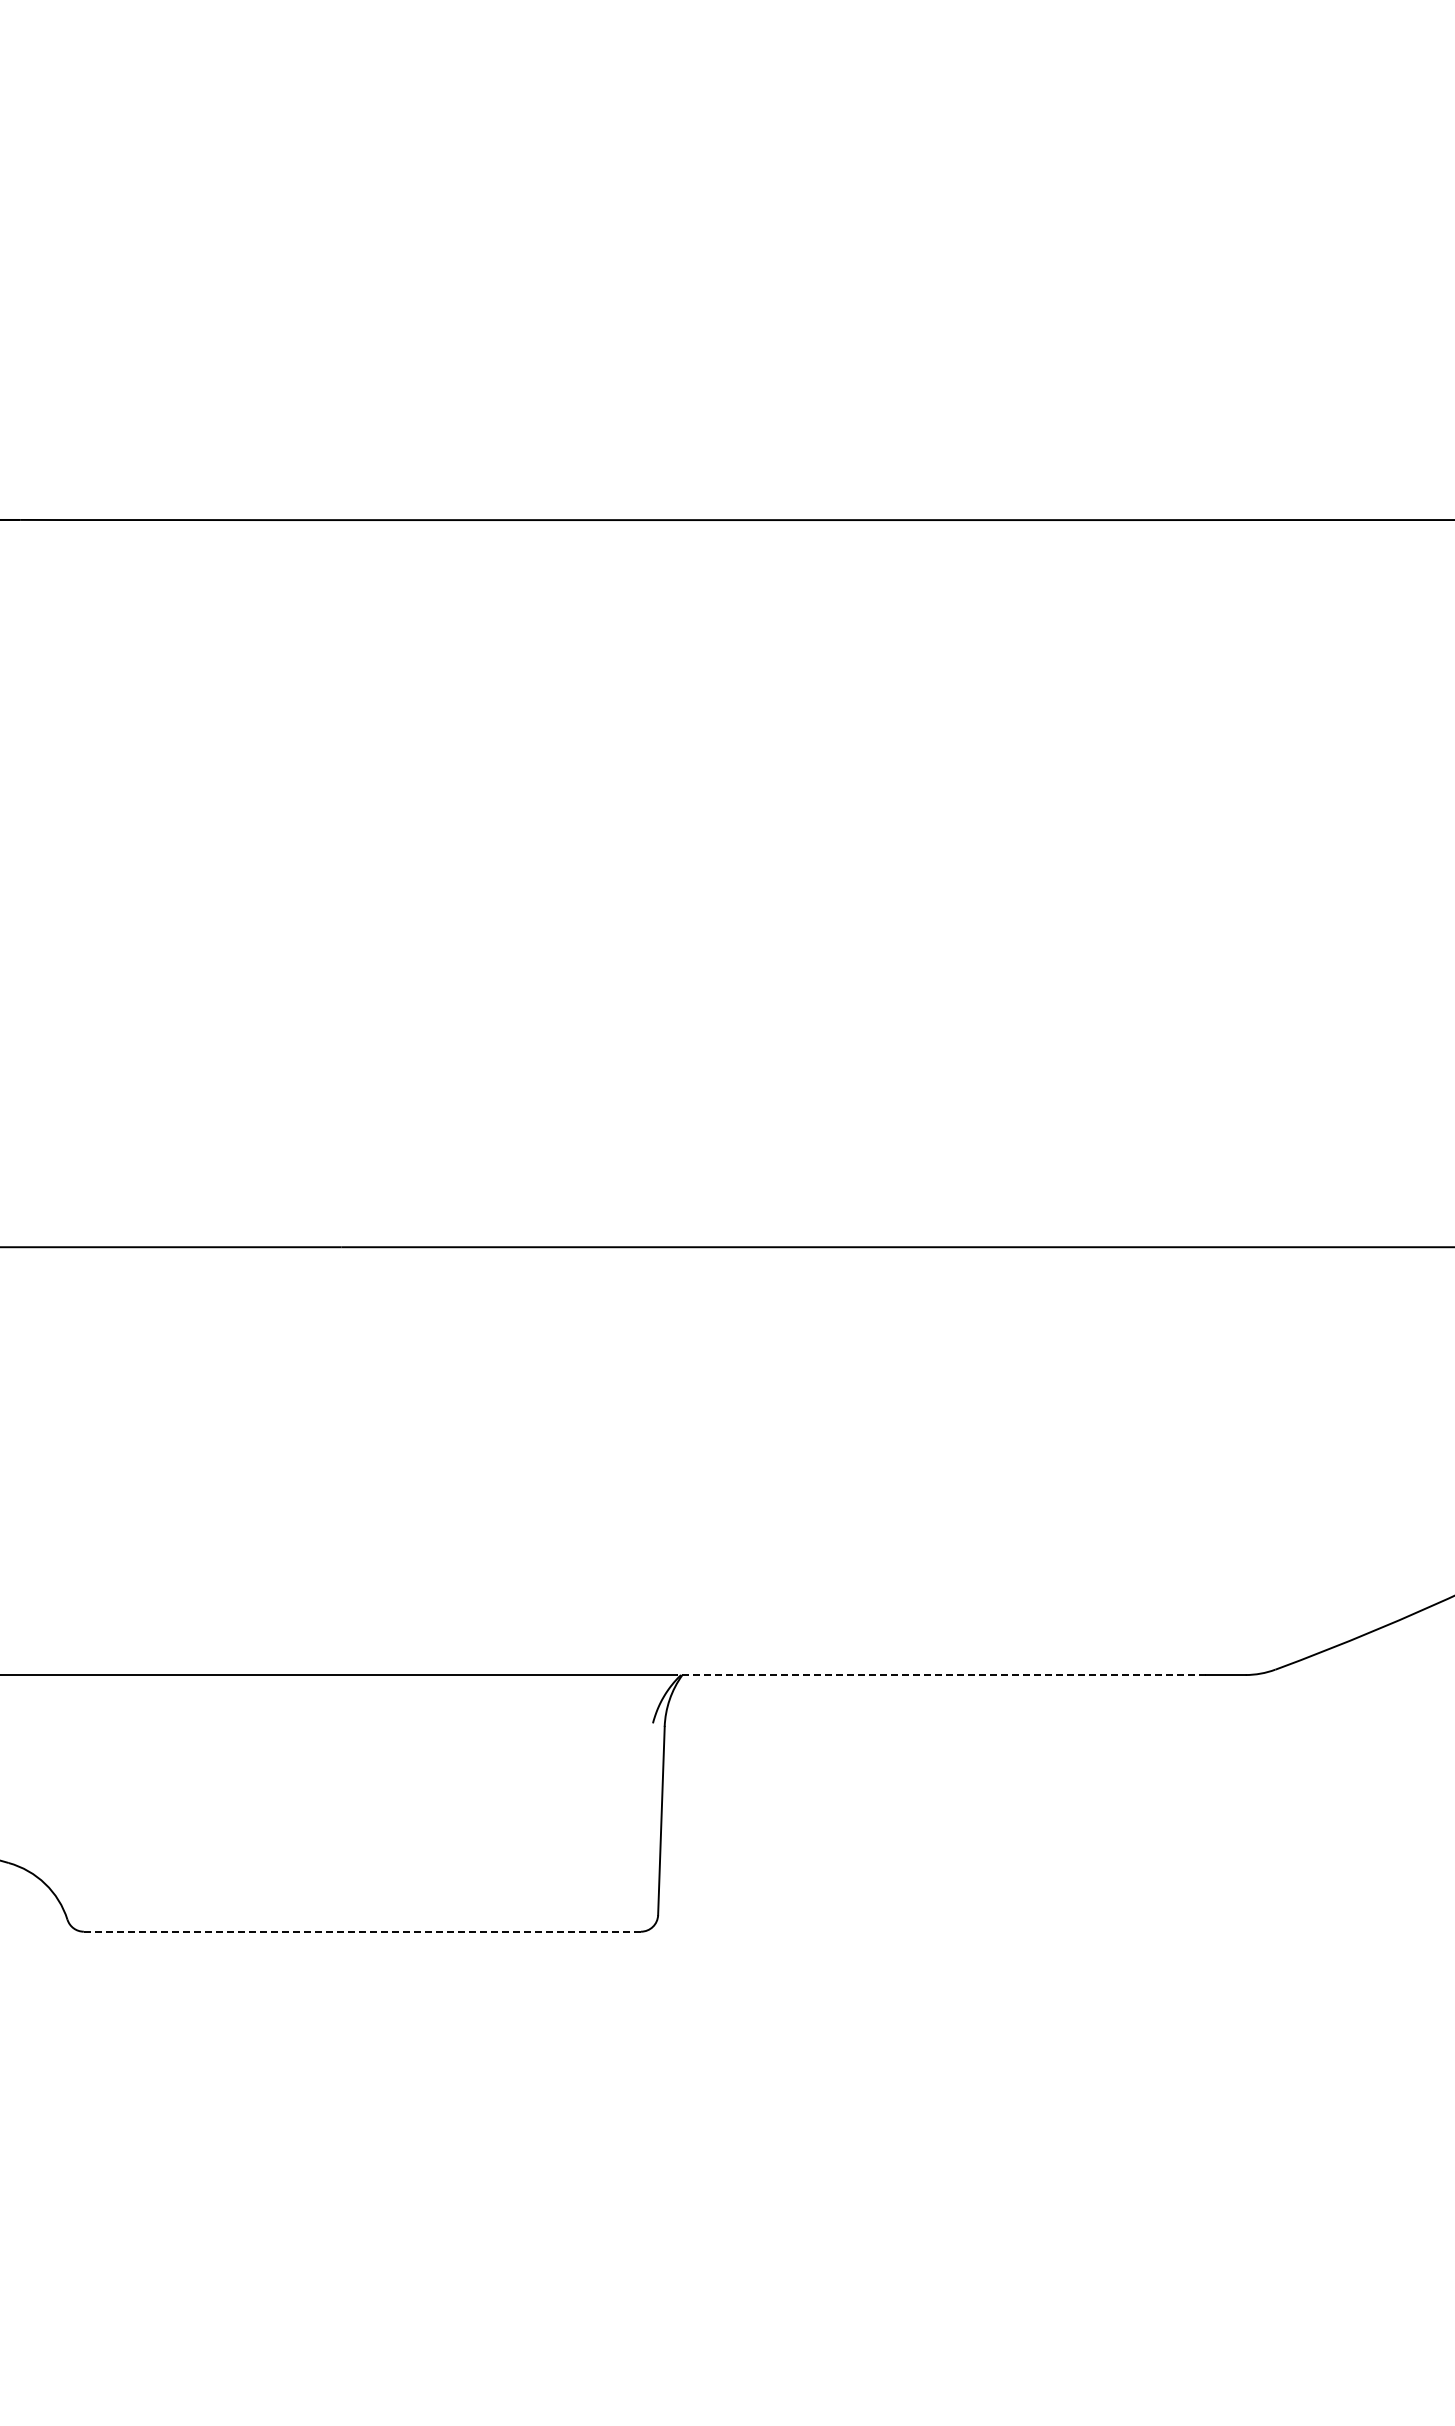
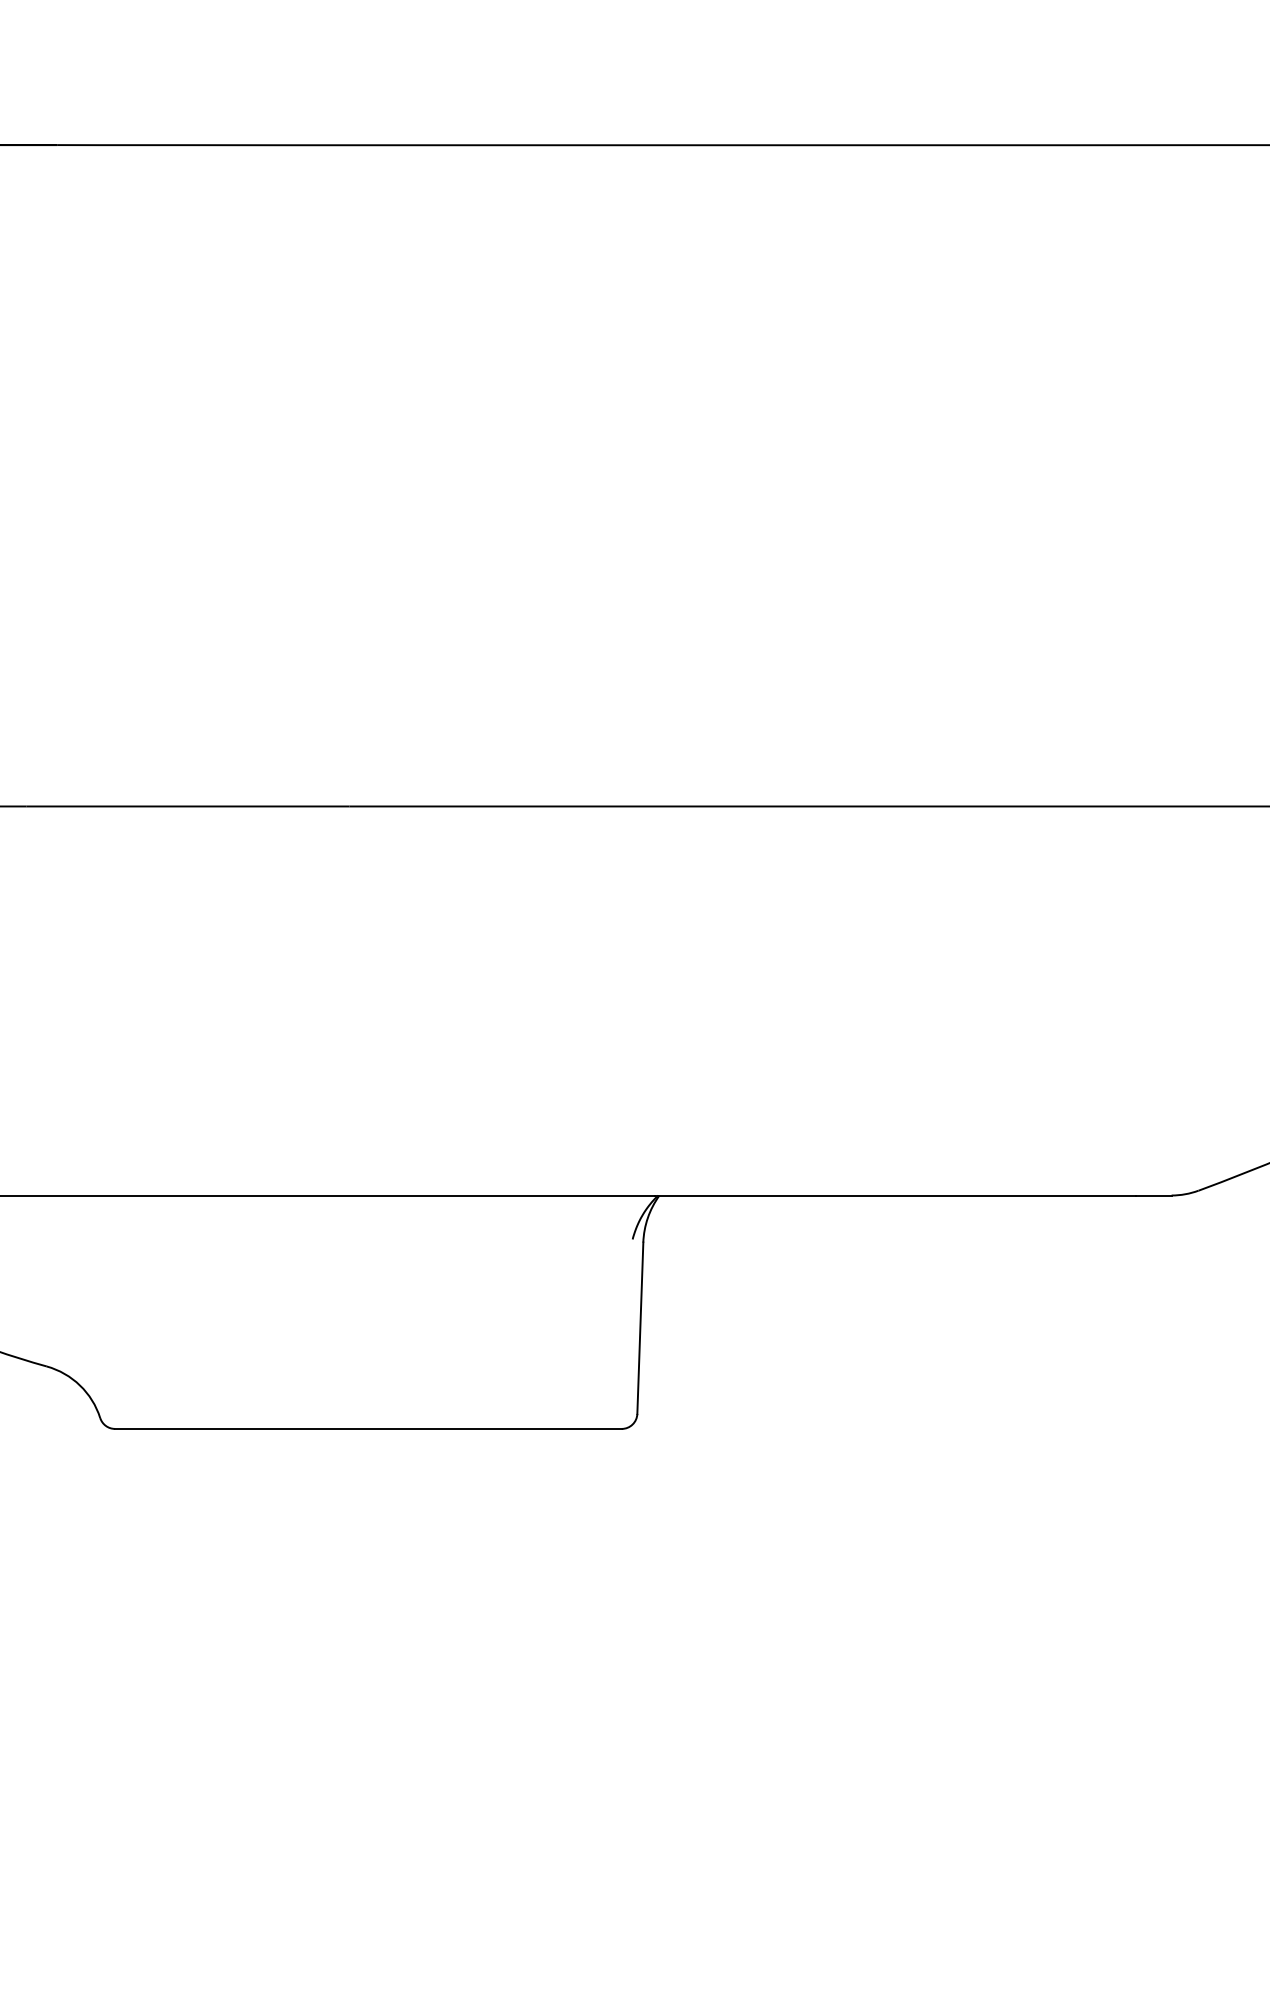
line: (941, 1675) -> (895, 1195), dashed -> solid
line: (362, 1931) -> (368, 1428), dashed -> solid

